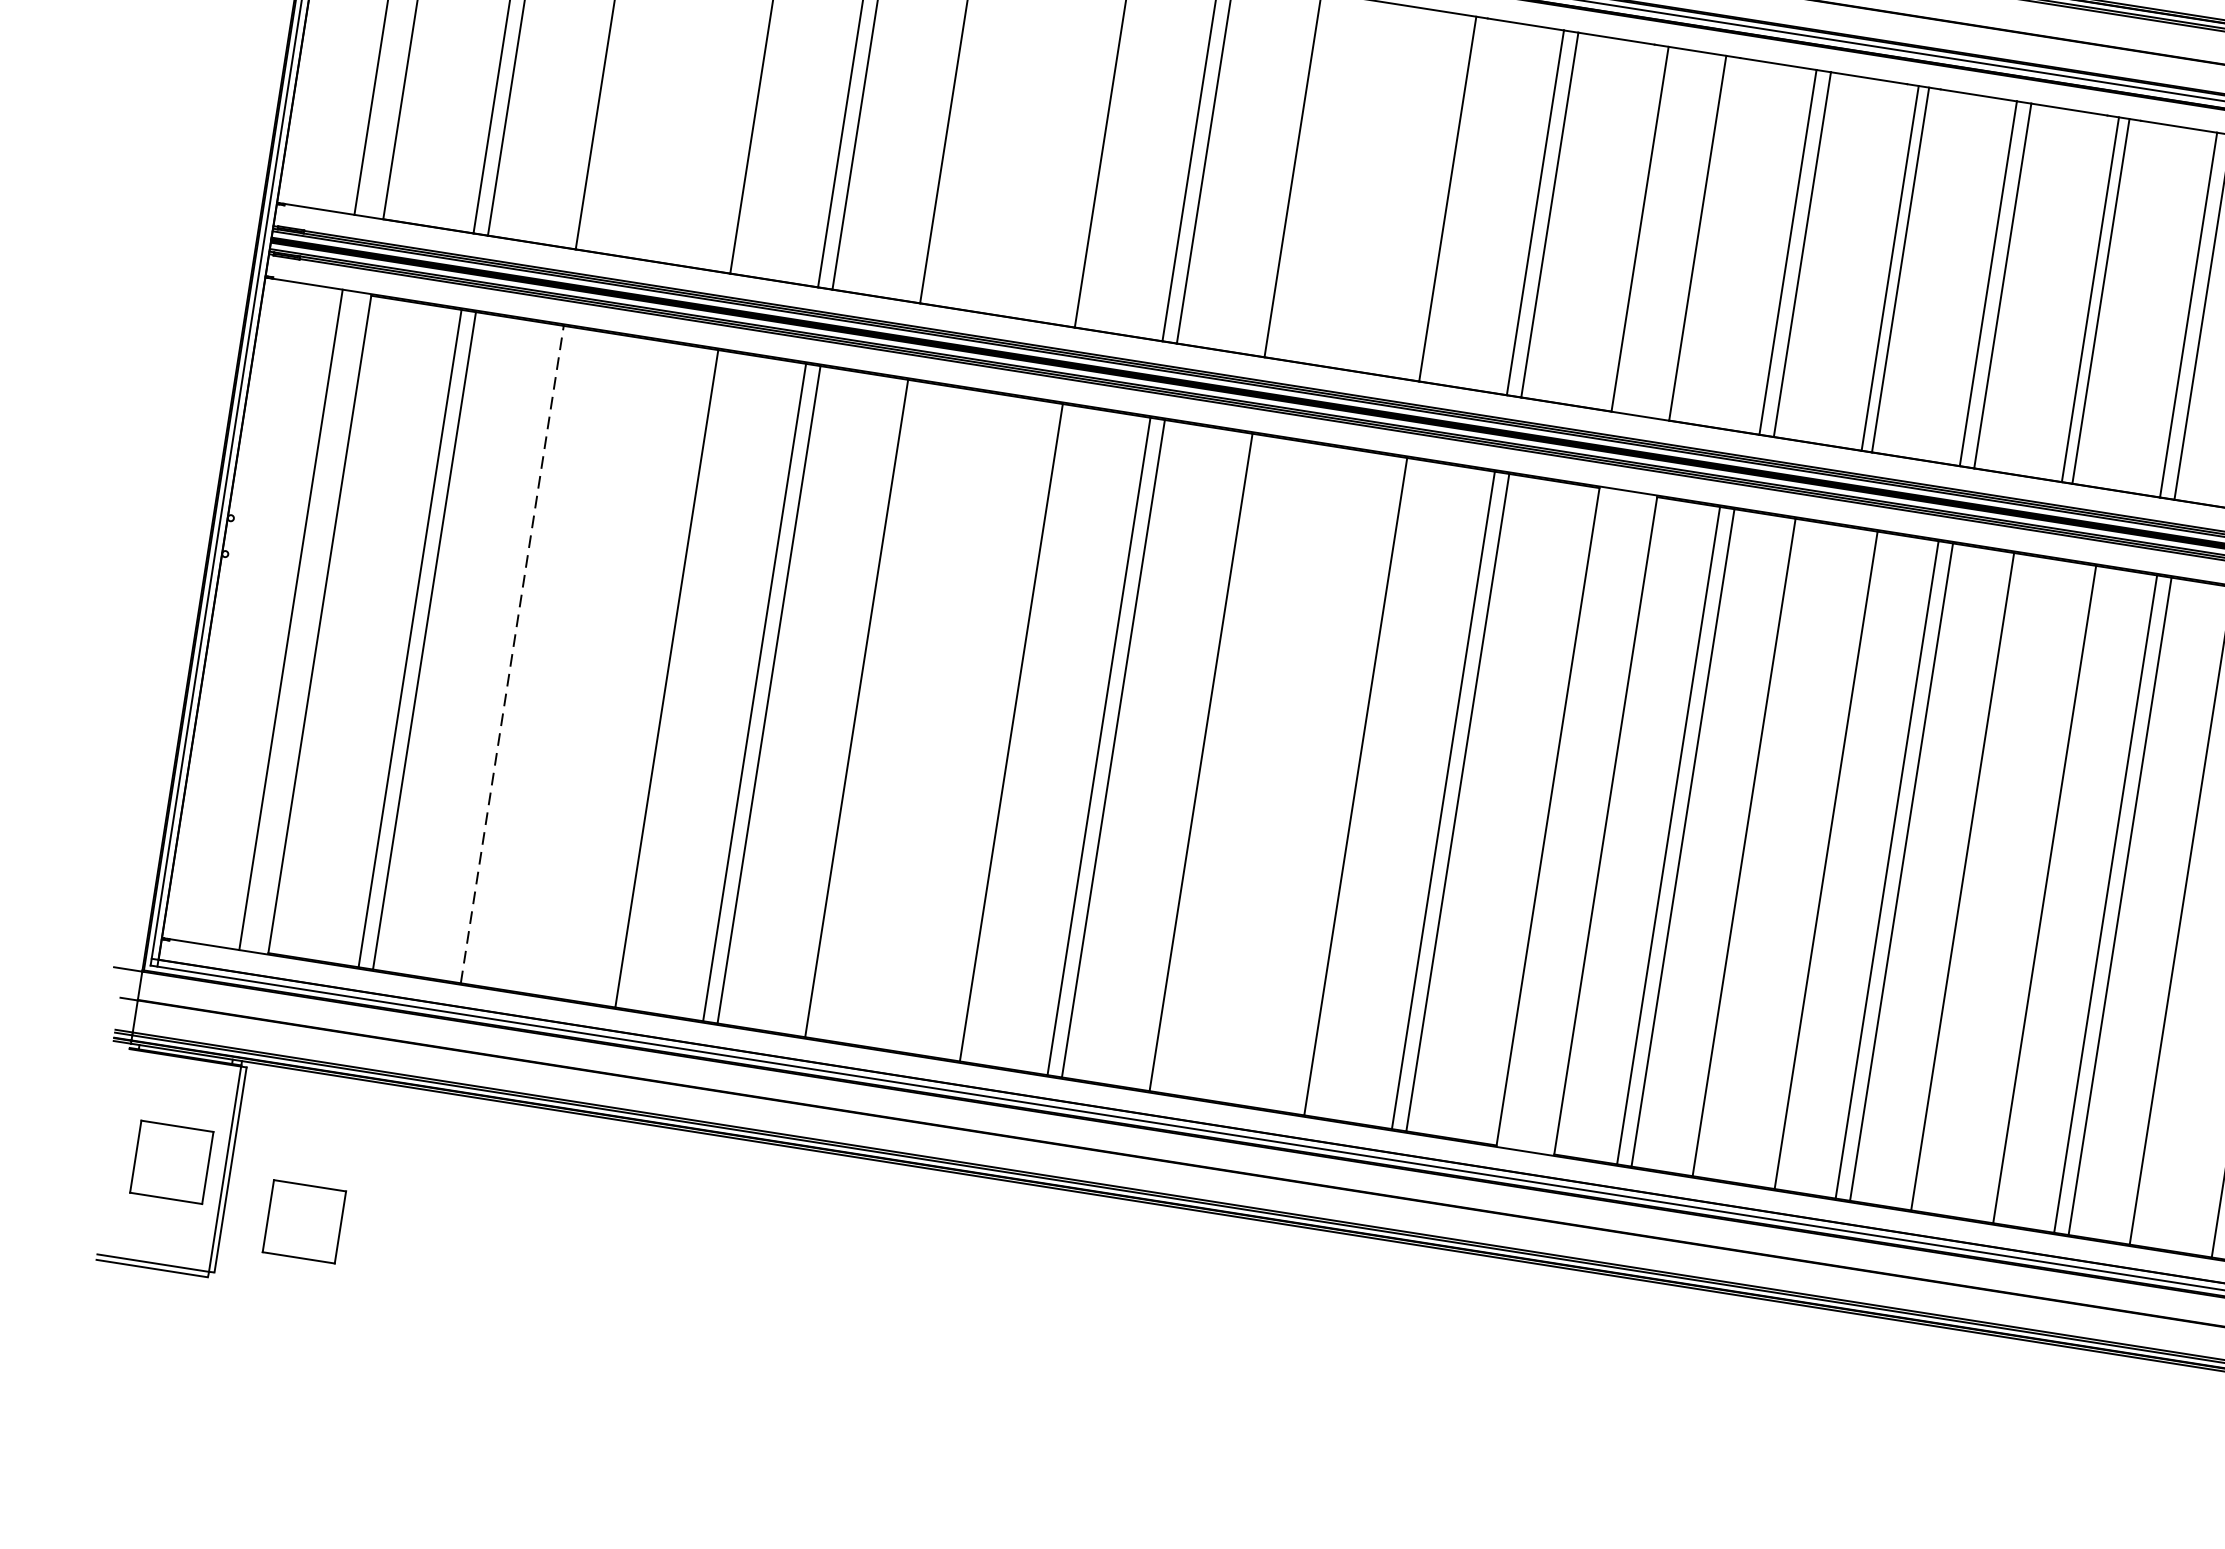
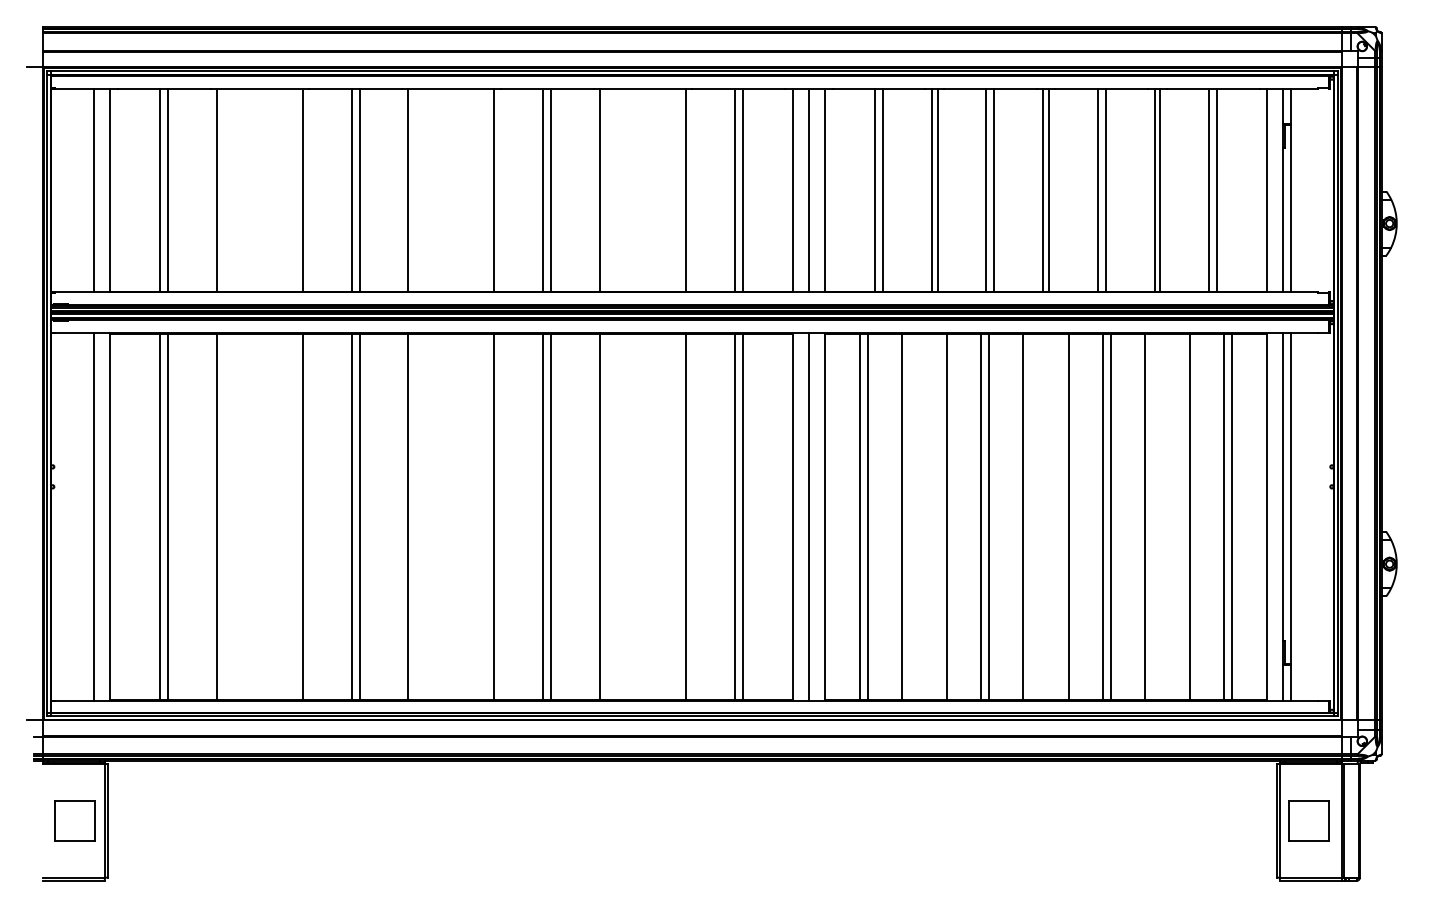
line: (1668, 232) -> (808, 189), added
line: (513, 653) -> (217, 516), dashed -> solid
line: (1576, 820) -> (808, 516), added
part: (303, 1219) -> (151, 841), removed

